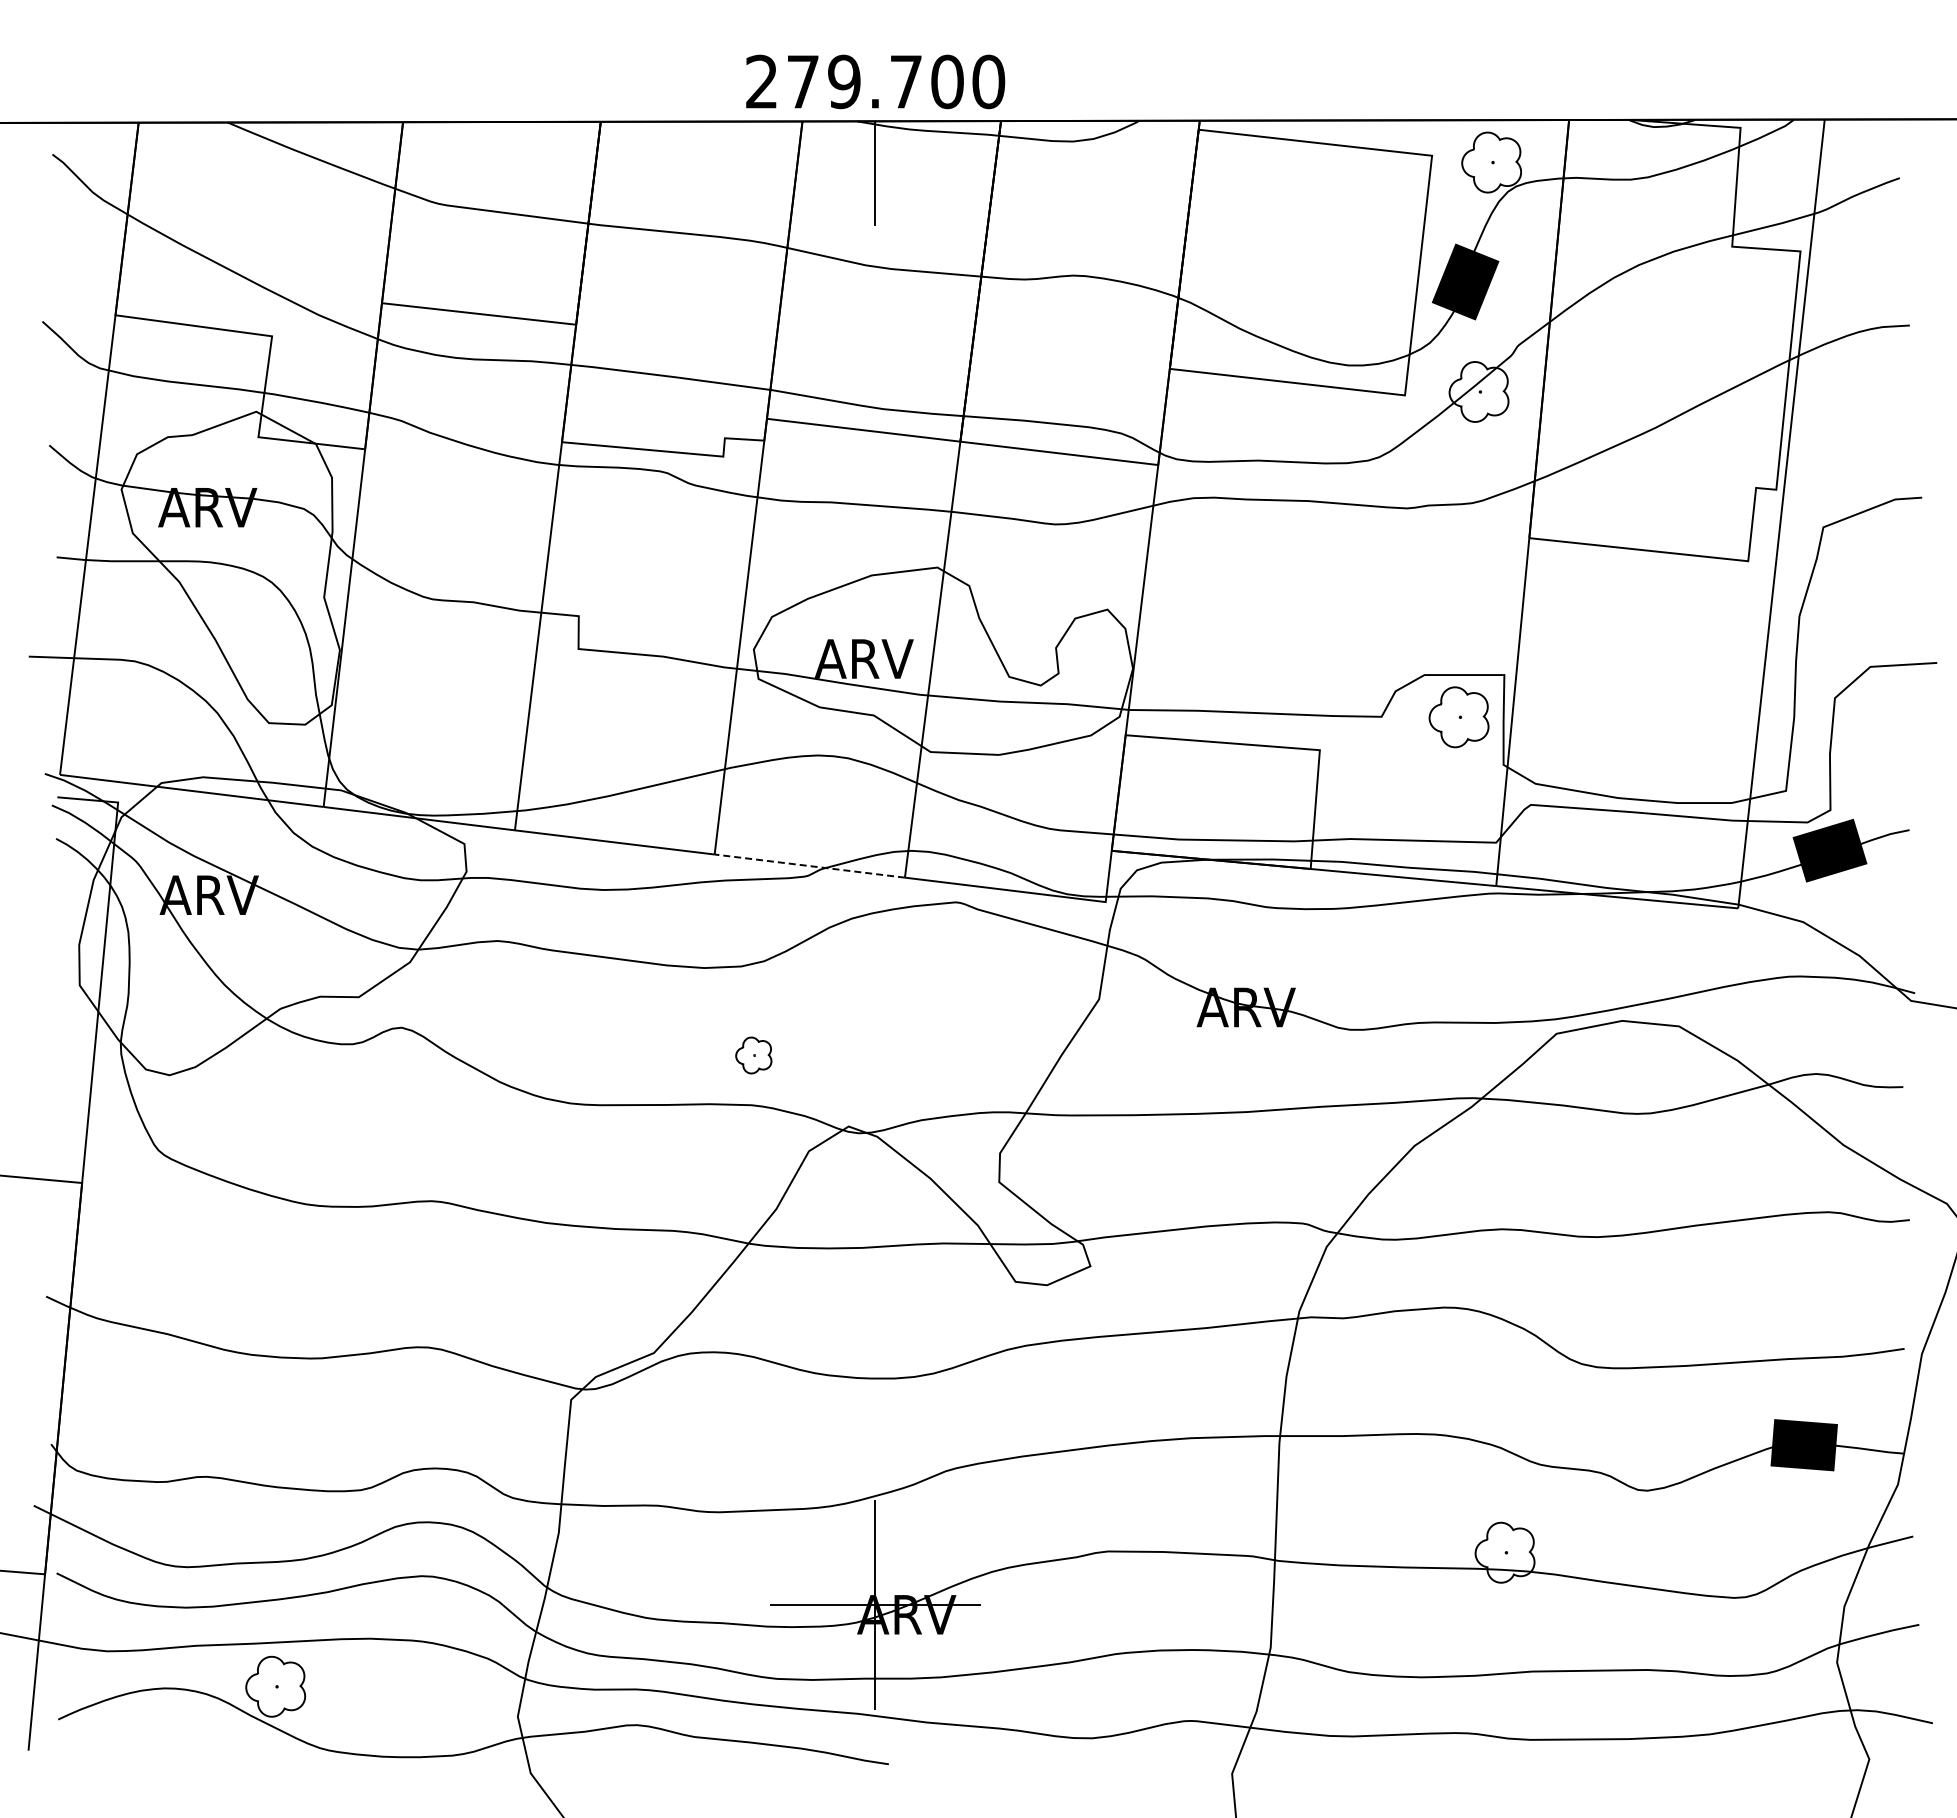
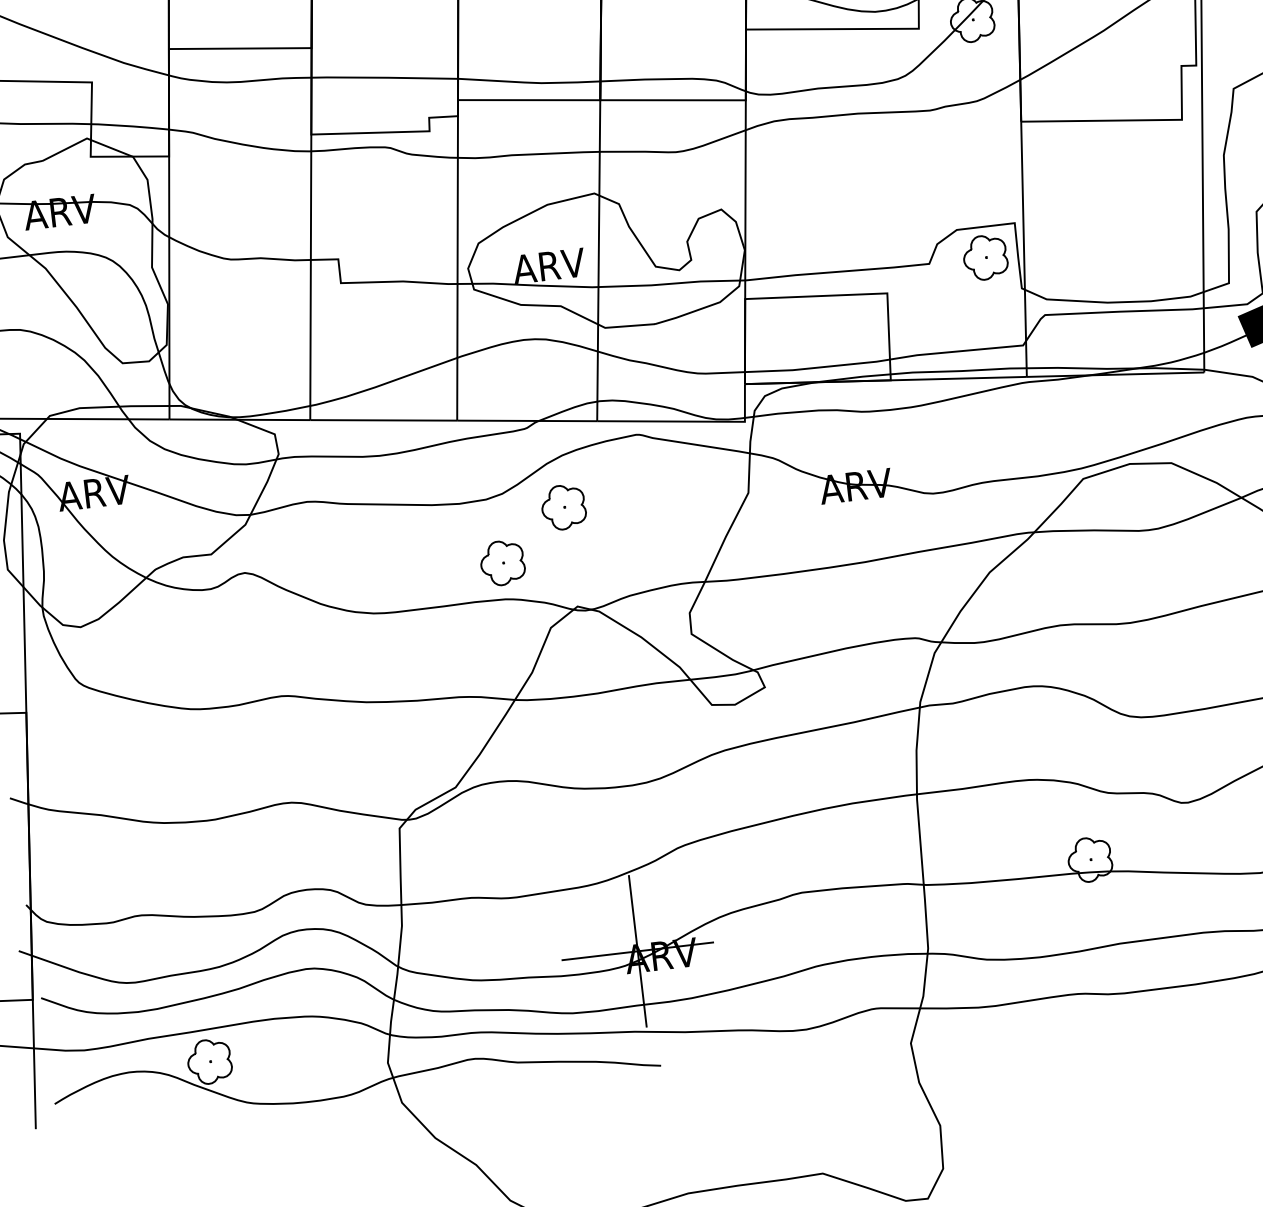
line: (809, 866) -> (527, 421), dashed -> solid
part: (845, 989) -> (563, 507), added
part: (753, 1055) -> (502, 563), size x1.67

